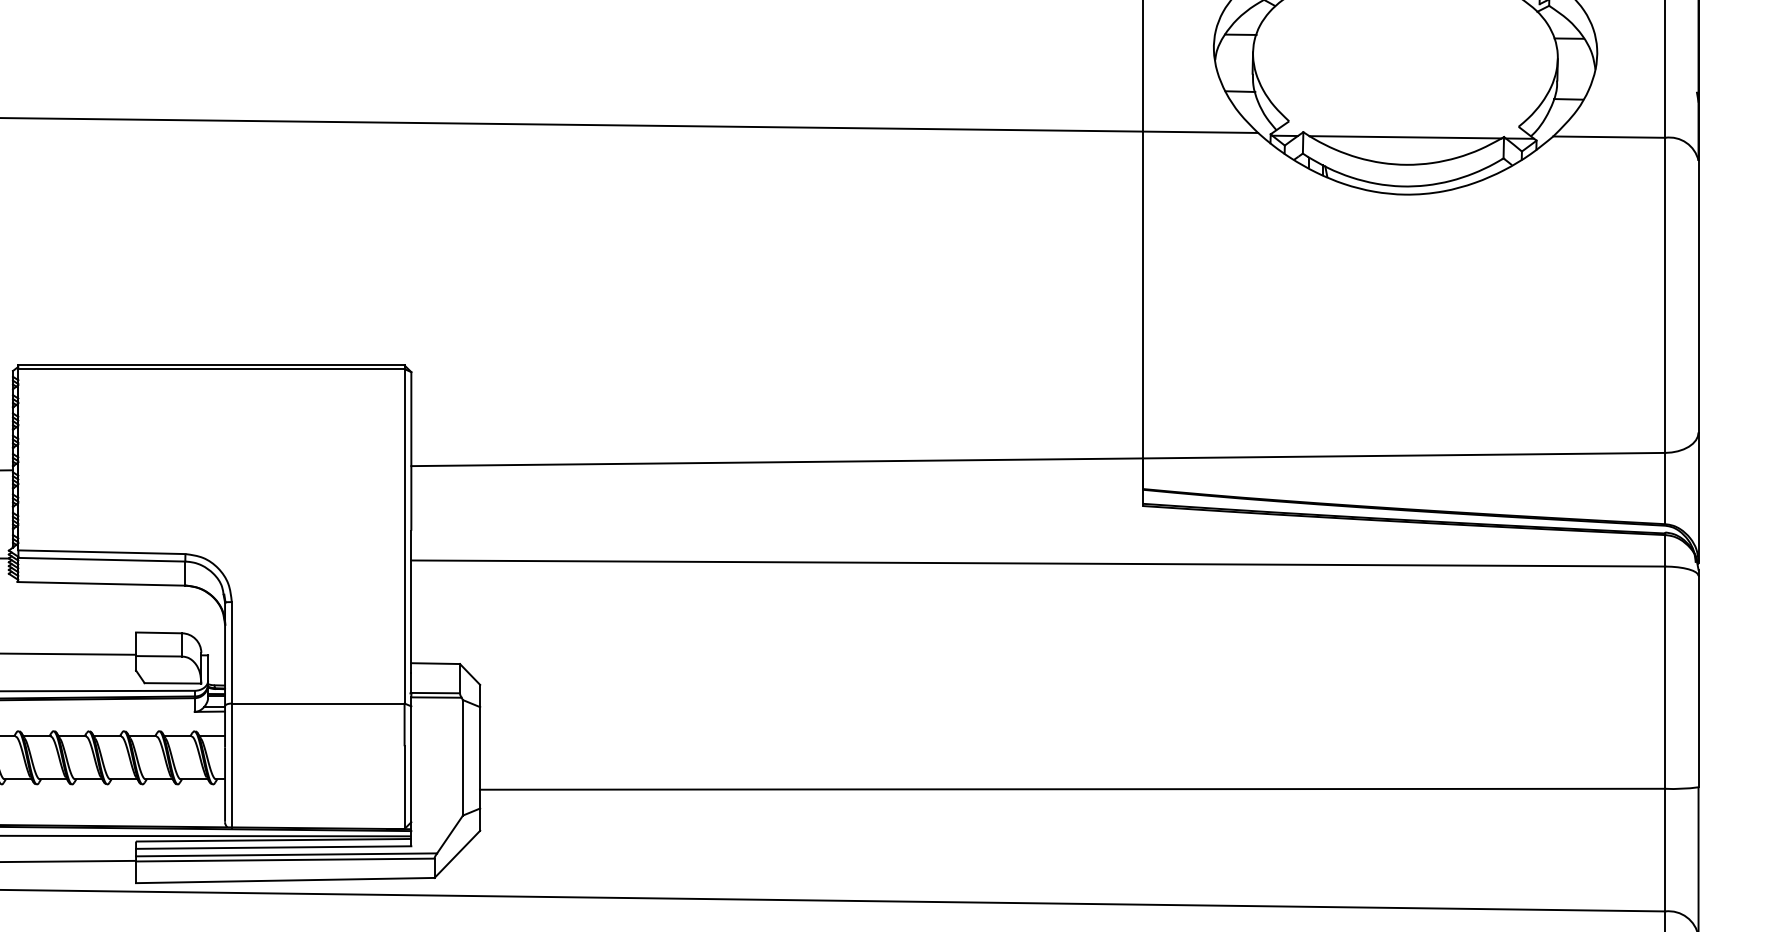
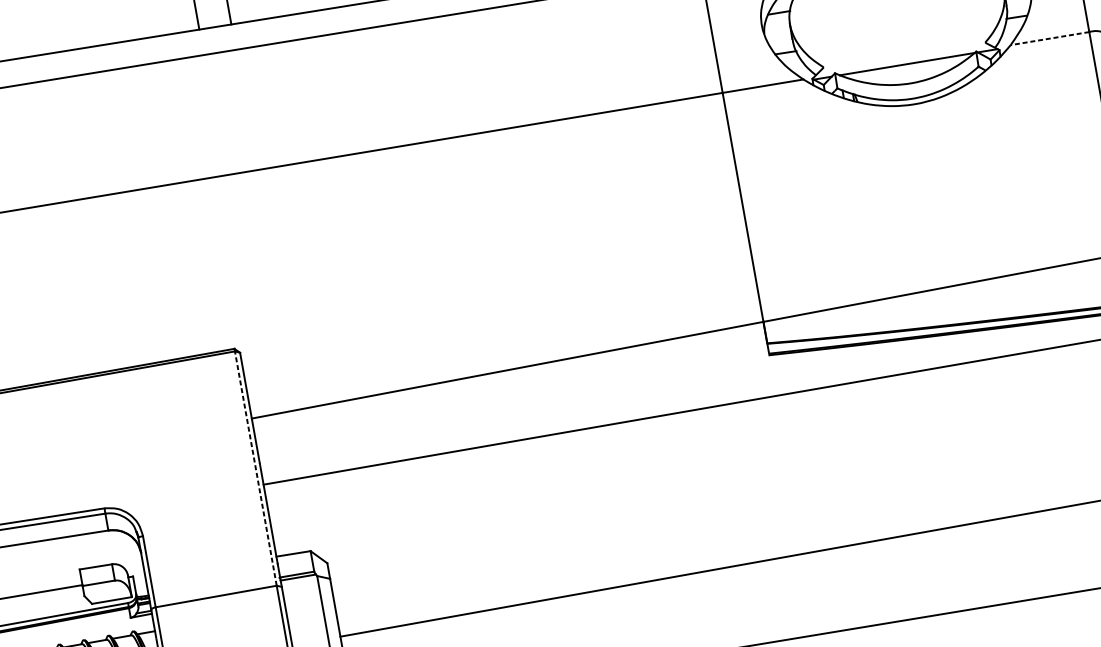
line: (1609, 137) -> (1050, 38), solid -> dashed
line: (404, 535) -> (255, 468), solid -> dashed

